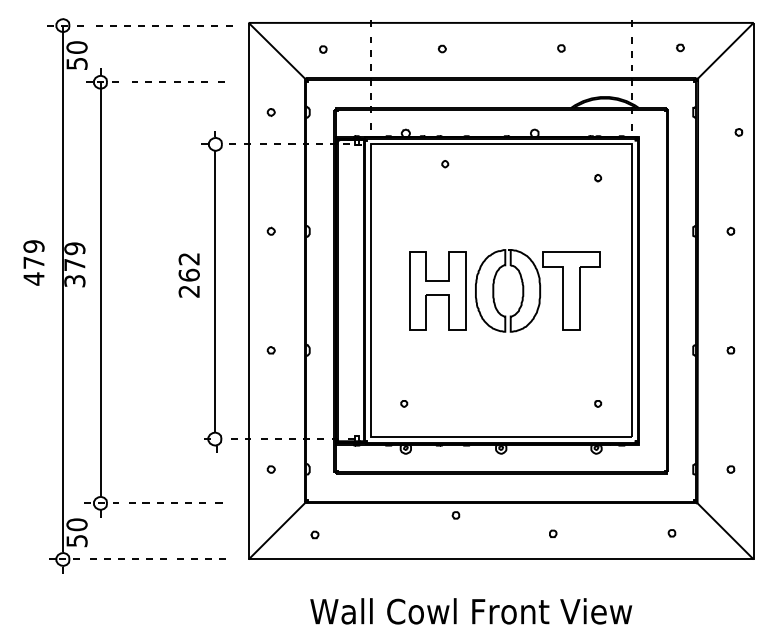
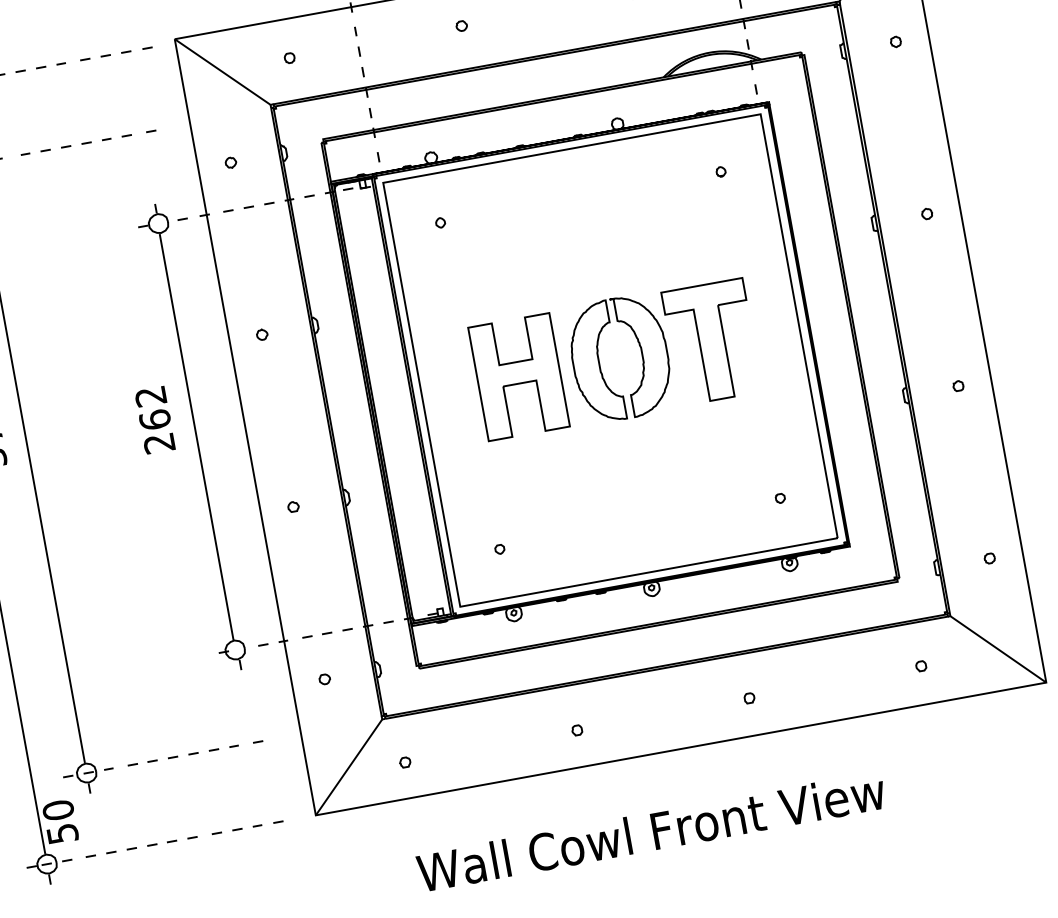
part: (738, 132) -> (895, 42), moved
part: (445, 164) -> (441, 223), moved
part: (455, 515) -> (576, 730), moved

